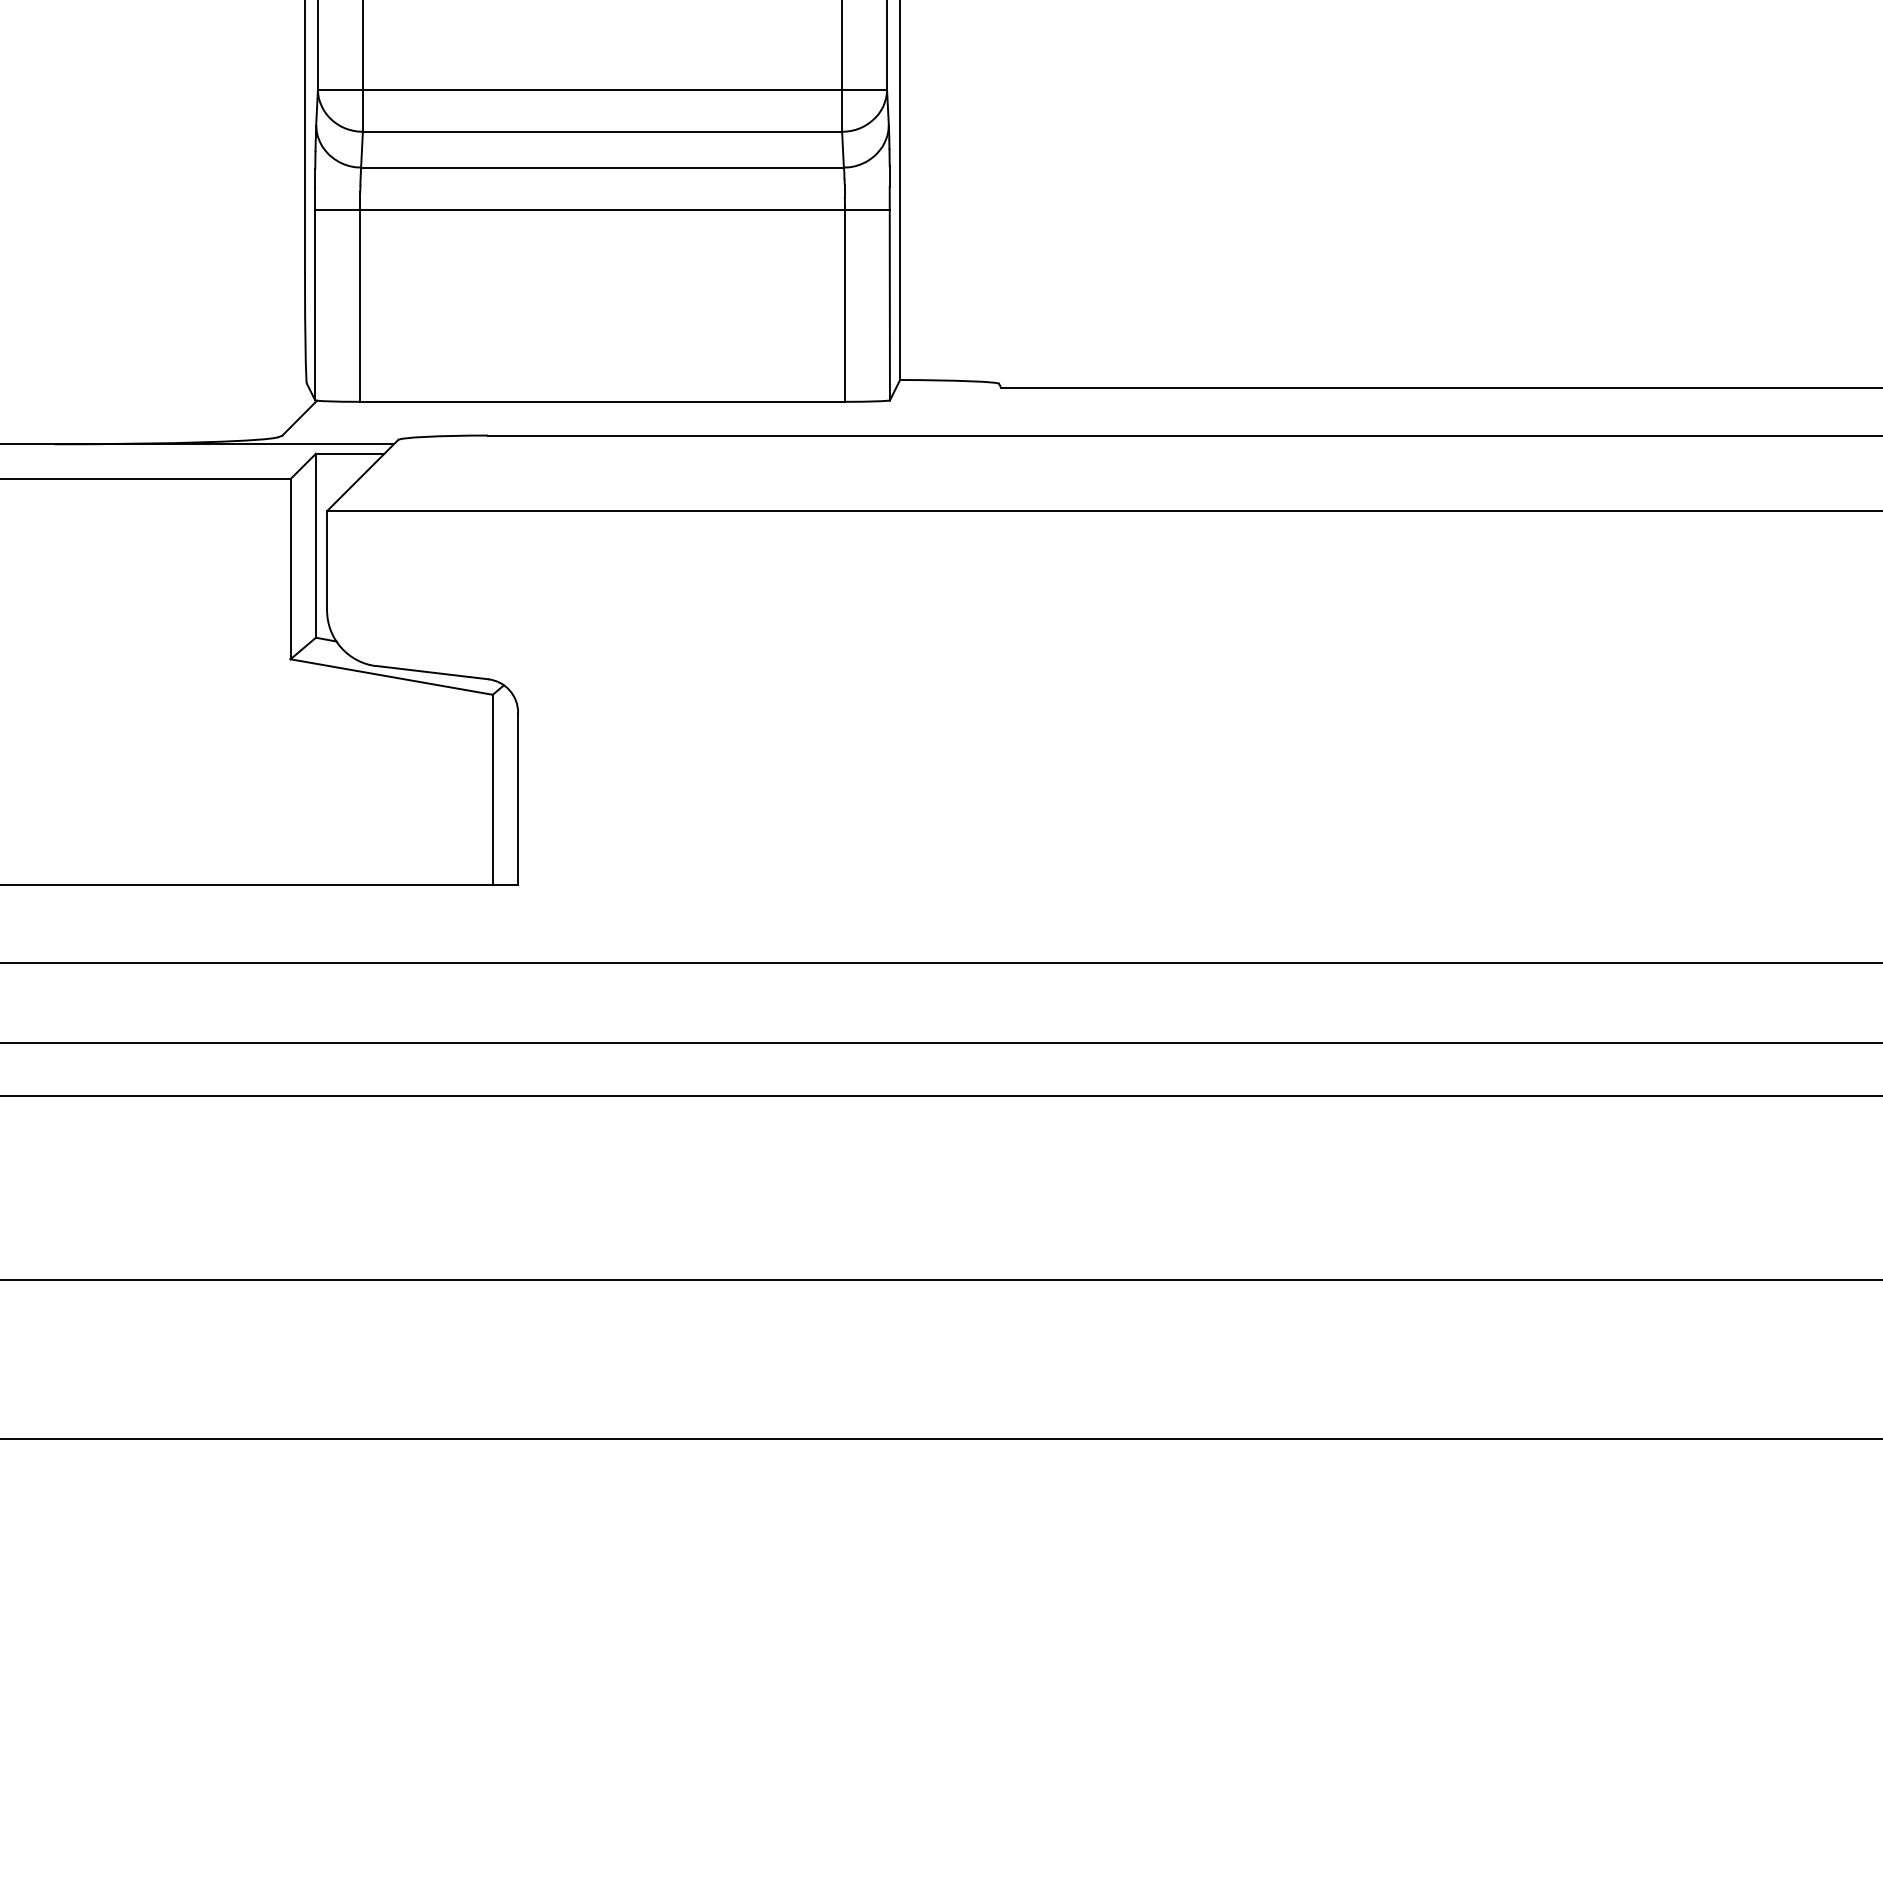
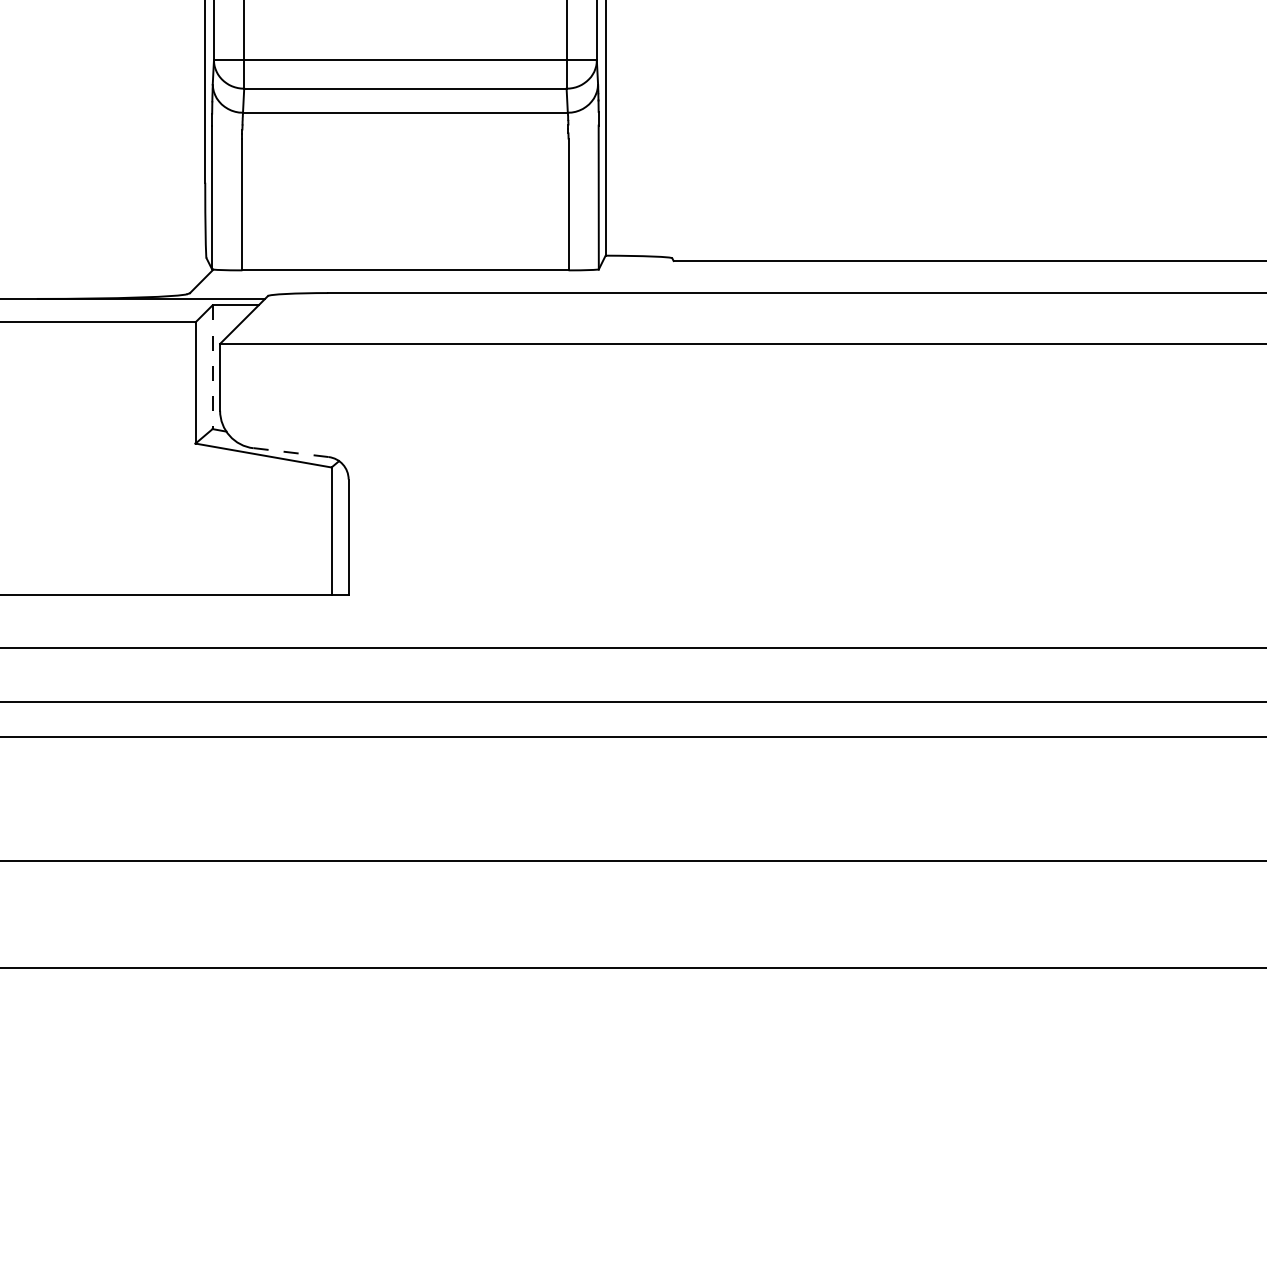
line: (602, 210) -> (405, 141), removed
line: (315, 546) -> (212, 367), solid -> dashed
line: (433, 672) -> (291, 452), solid -> dashed

